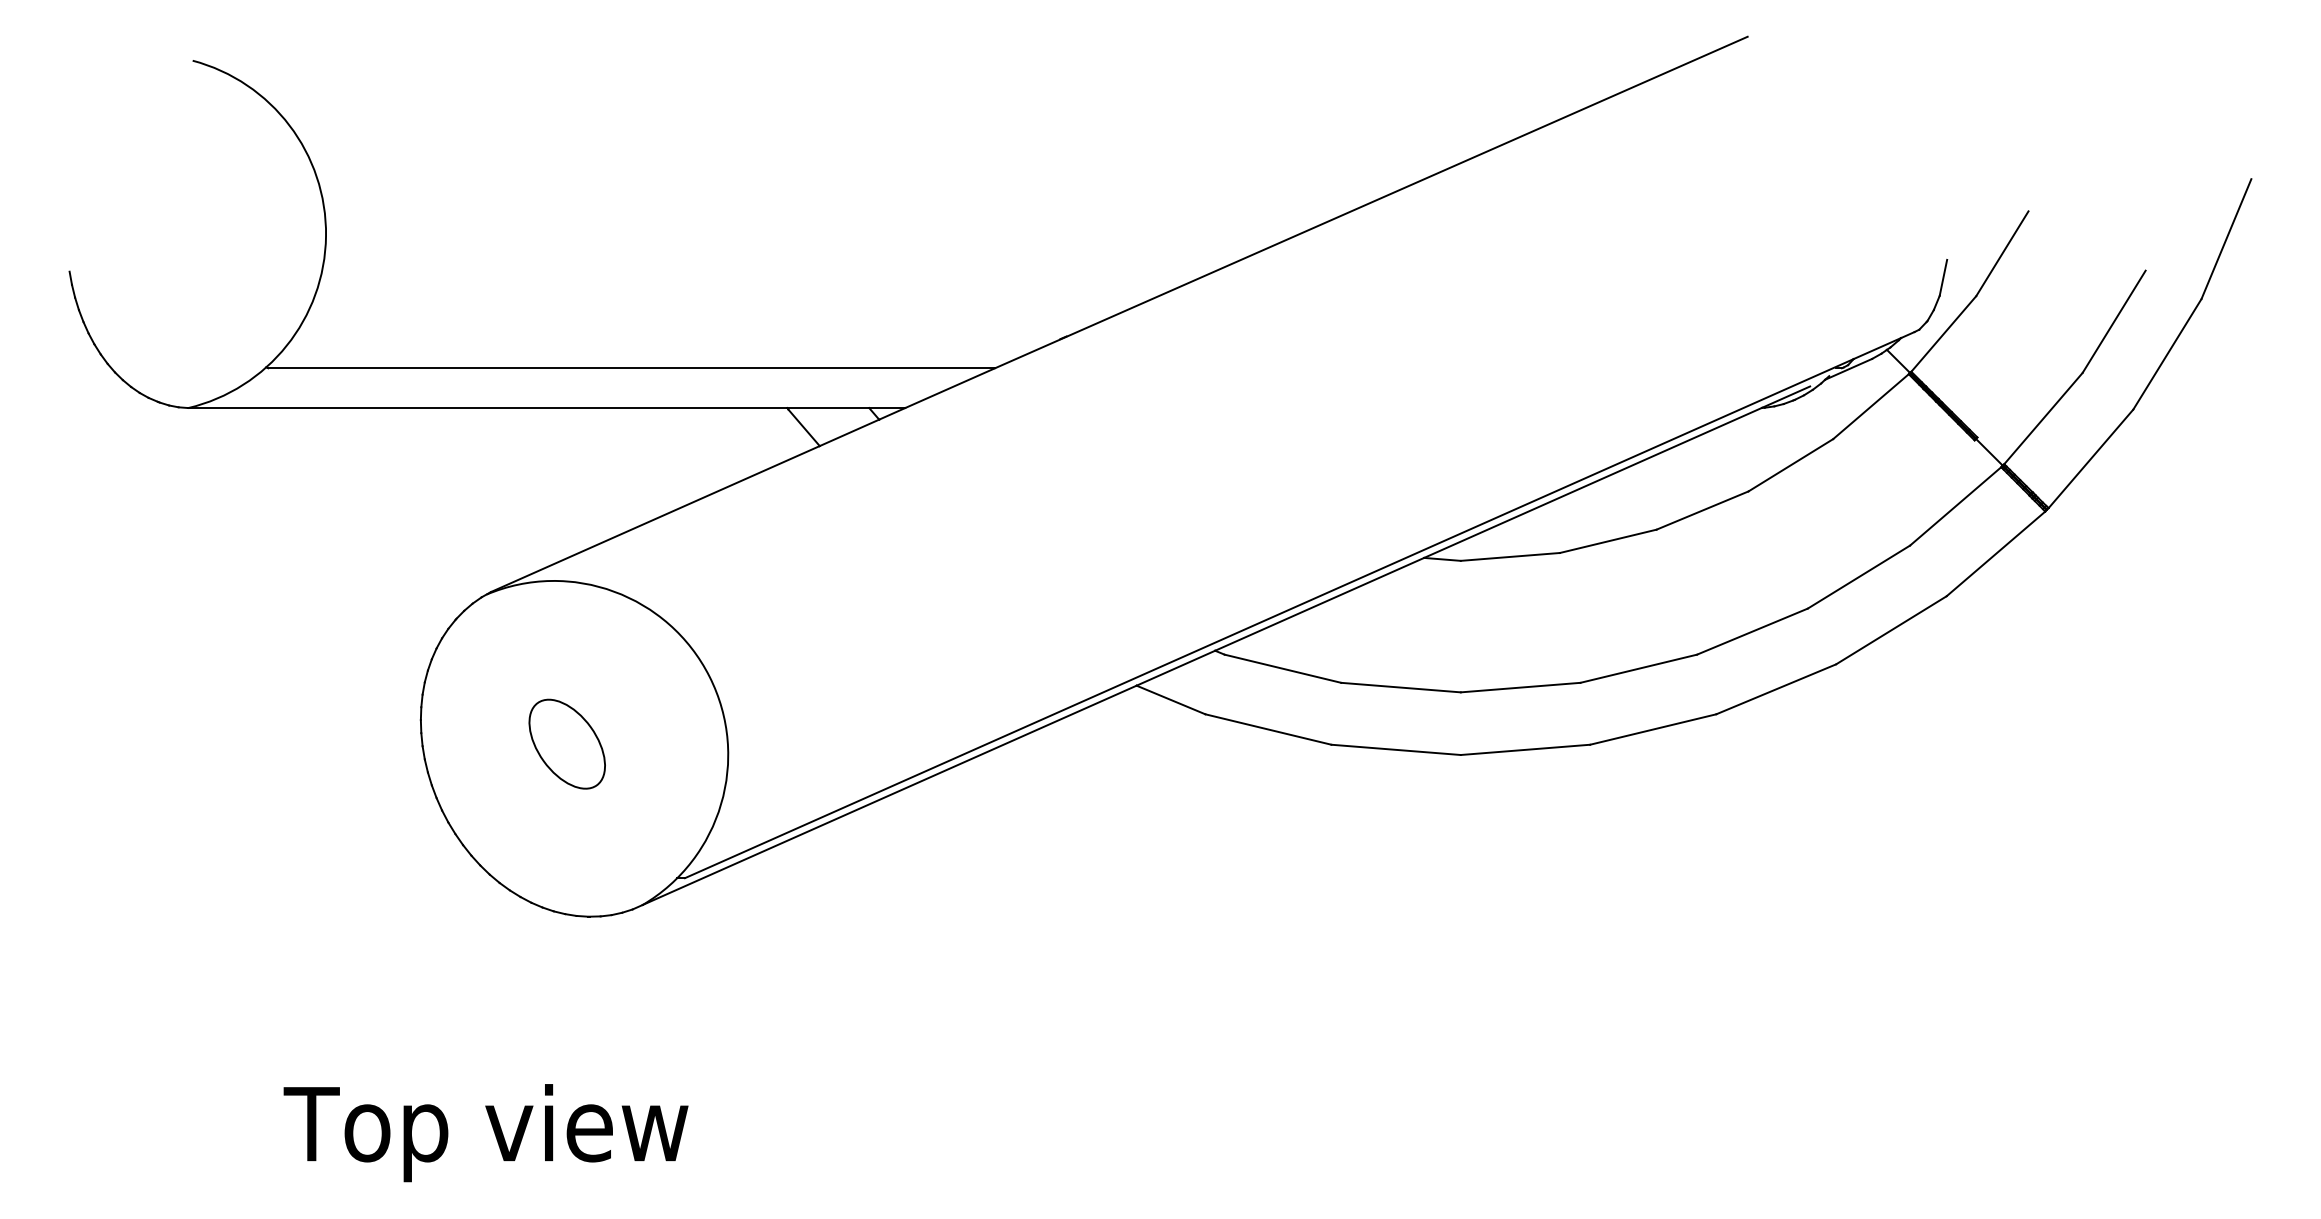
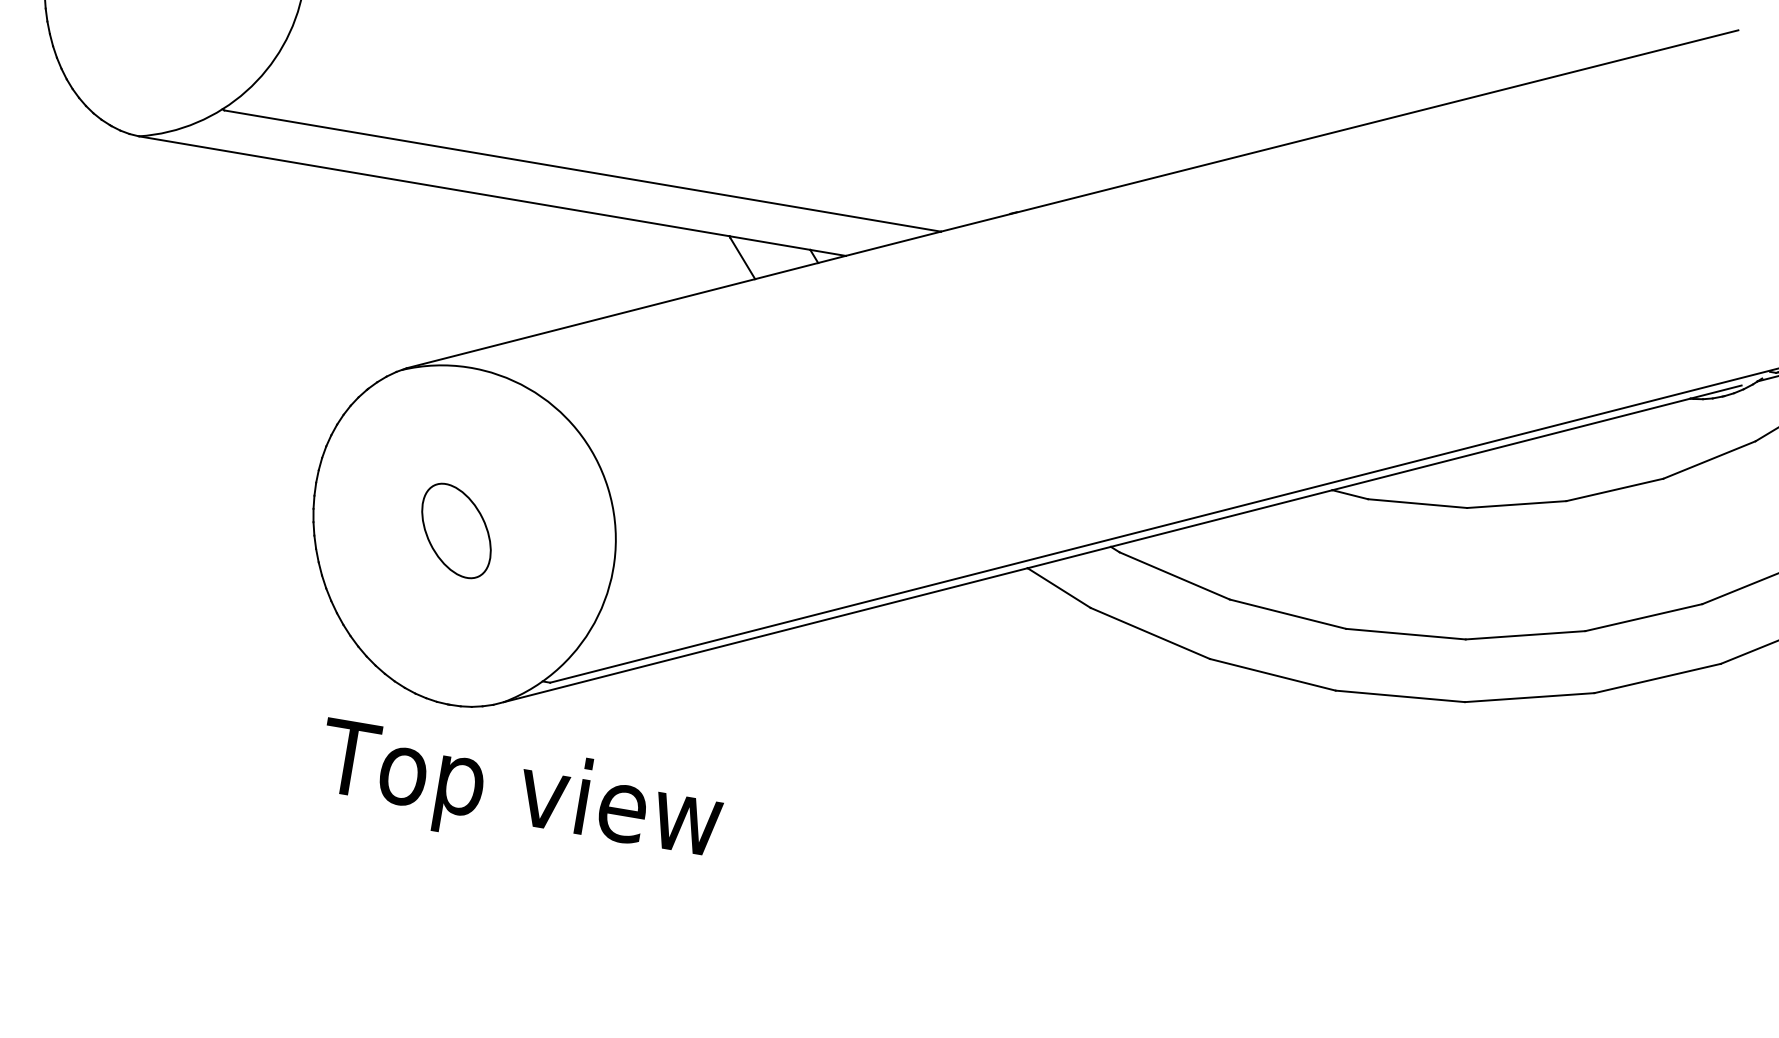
text: (485, 1133) -> (519, 796), moved

